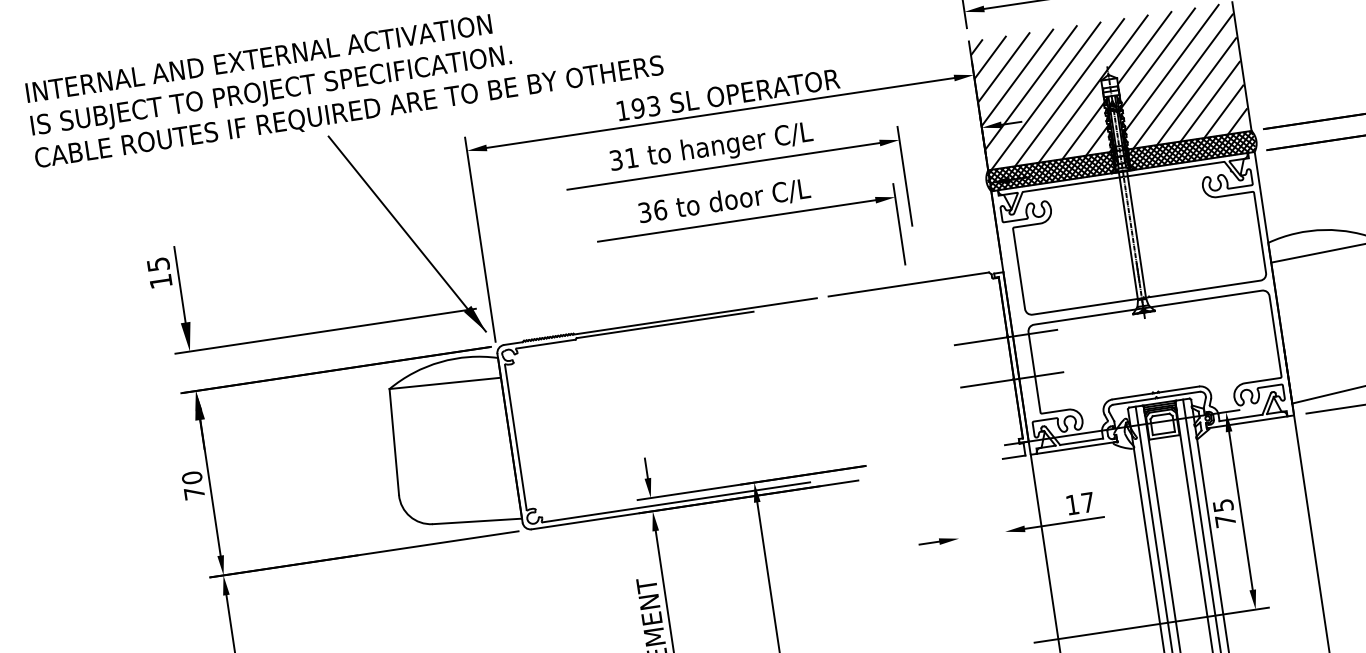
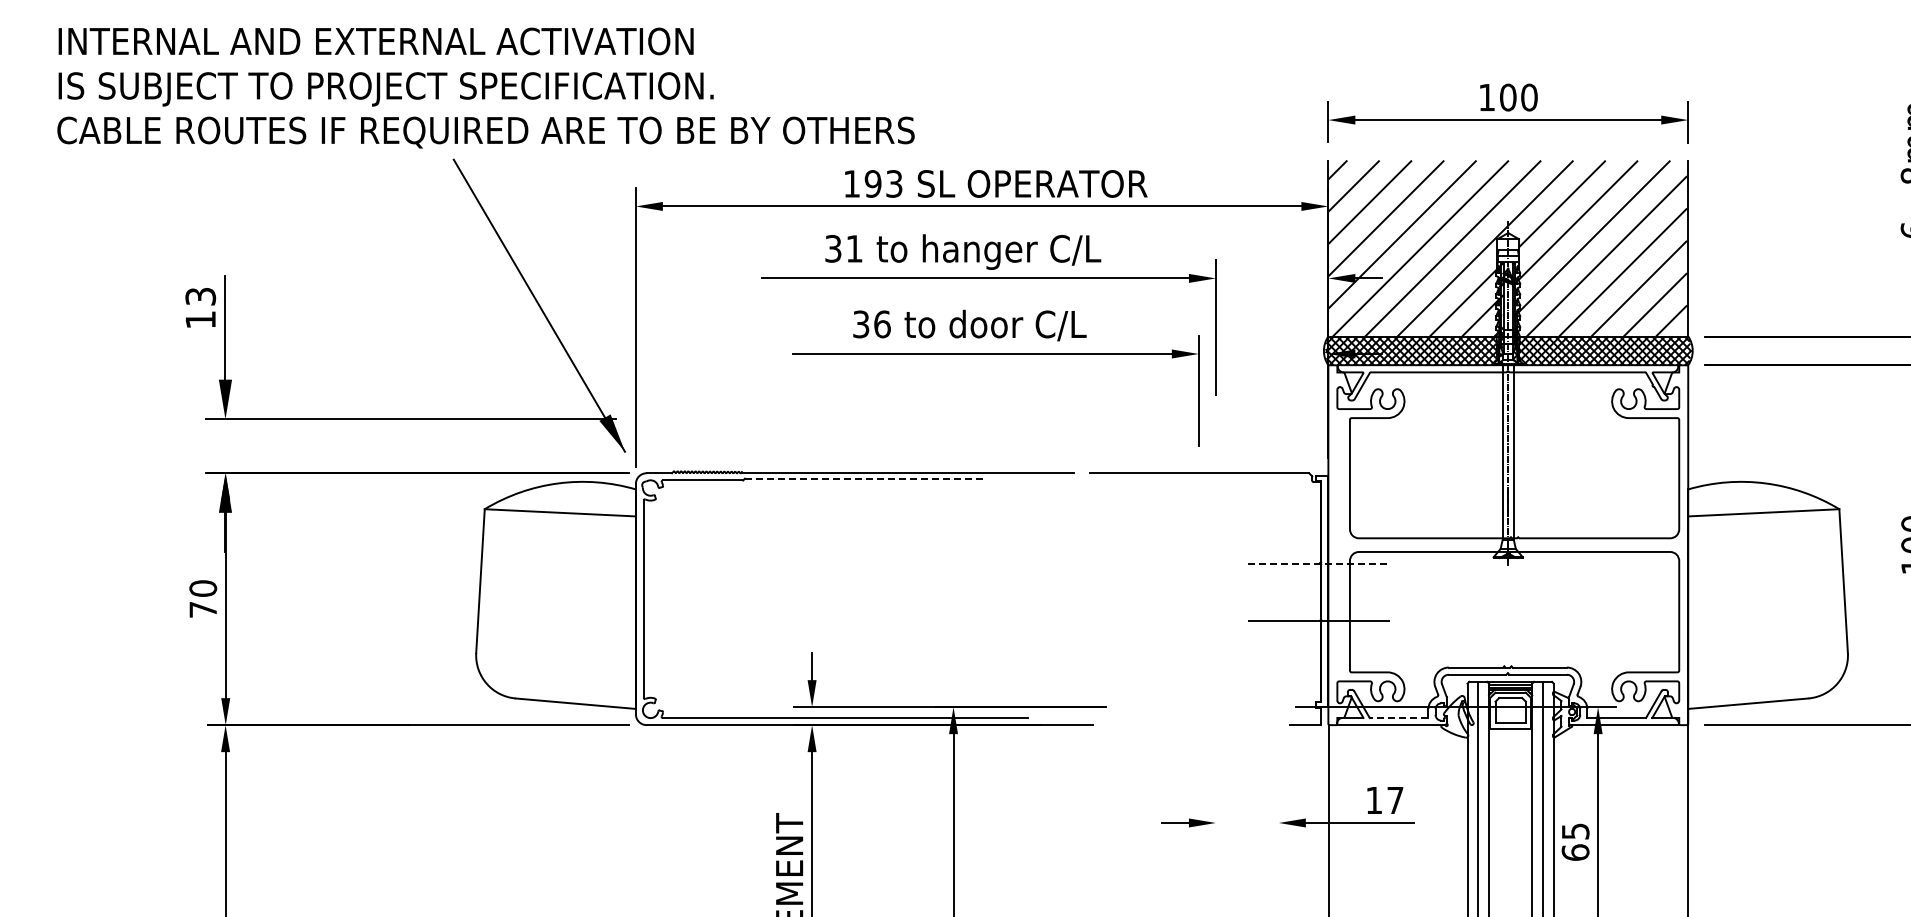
text: (158, 264) -> (200, 296), 15 -> 13
line: (664, 324) -> (865, 478), solid -> dashed
line: (1006, 337) -> (1319, 563), solid -> dashed
line: (1081, 441) -> (1398, 717), solid -> dashed
text: (1225, 520) -> (1575, 852), 75 -> 65

